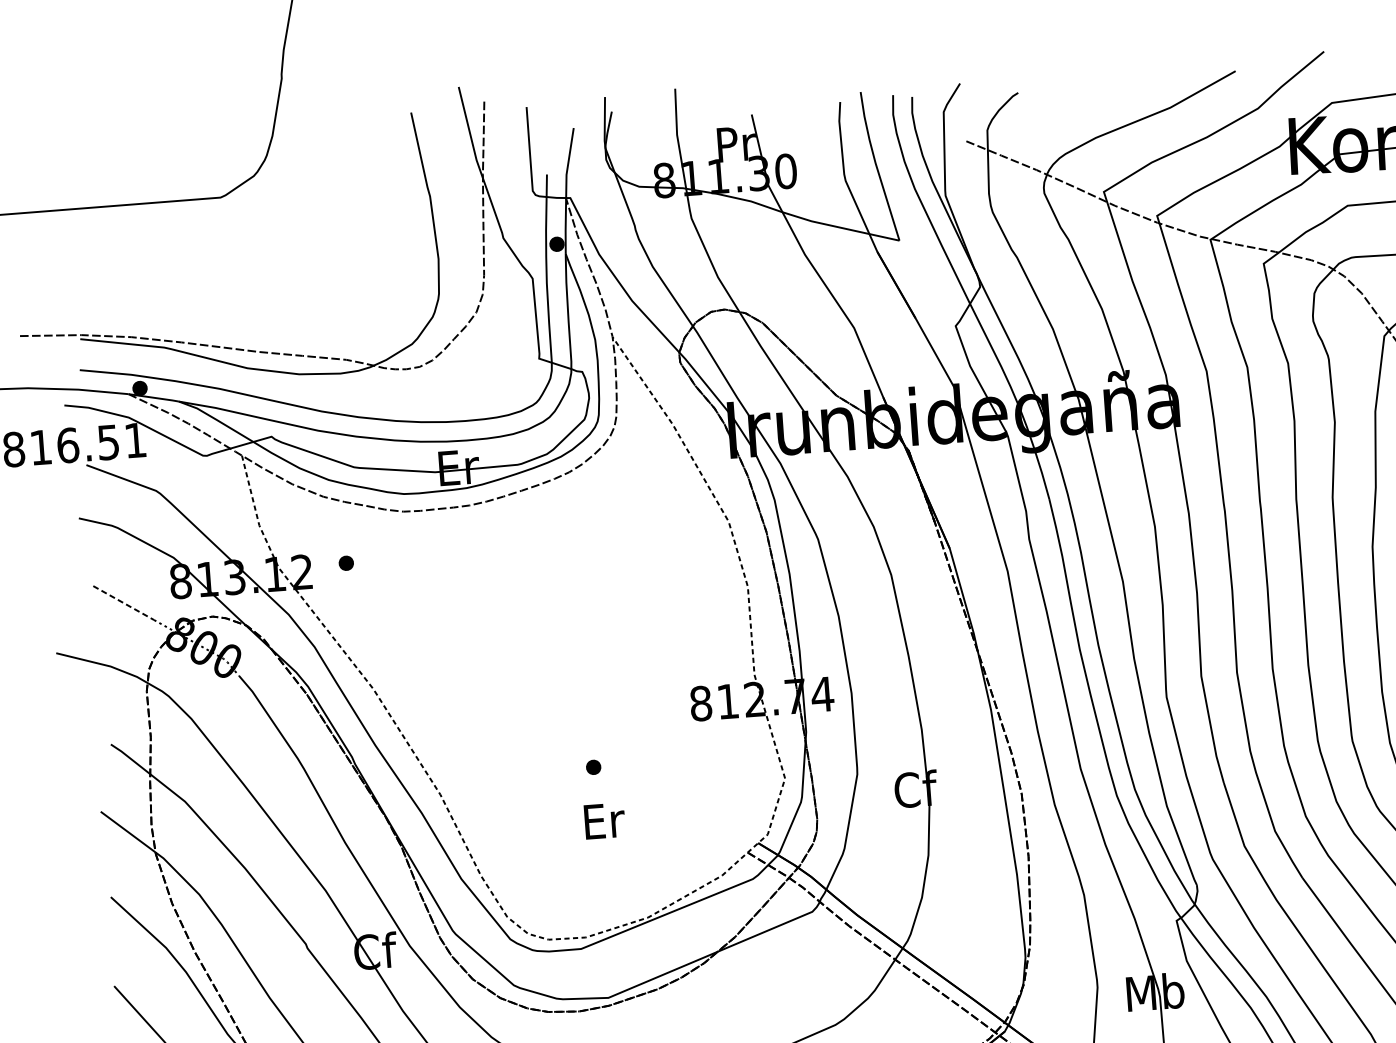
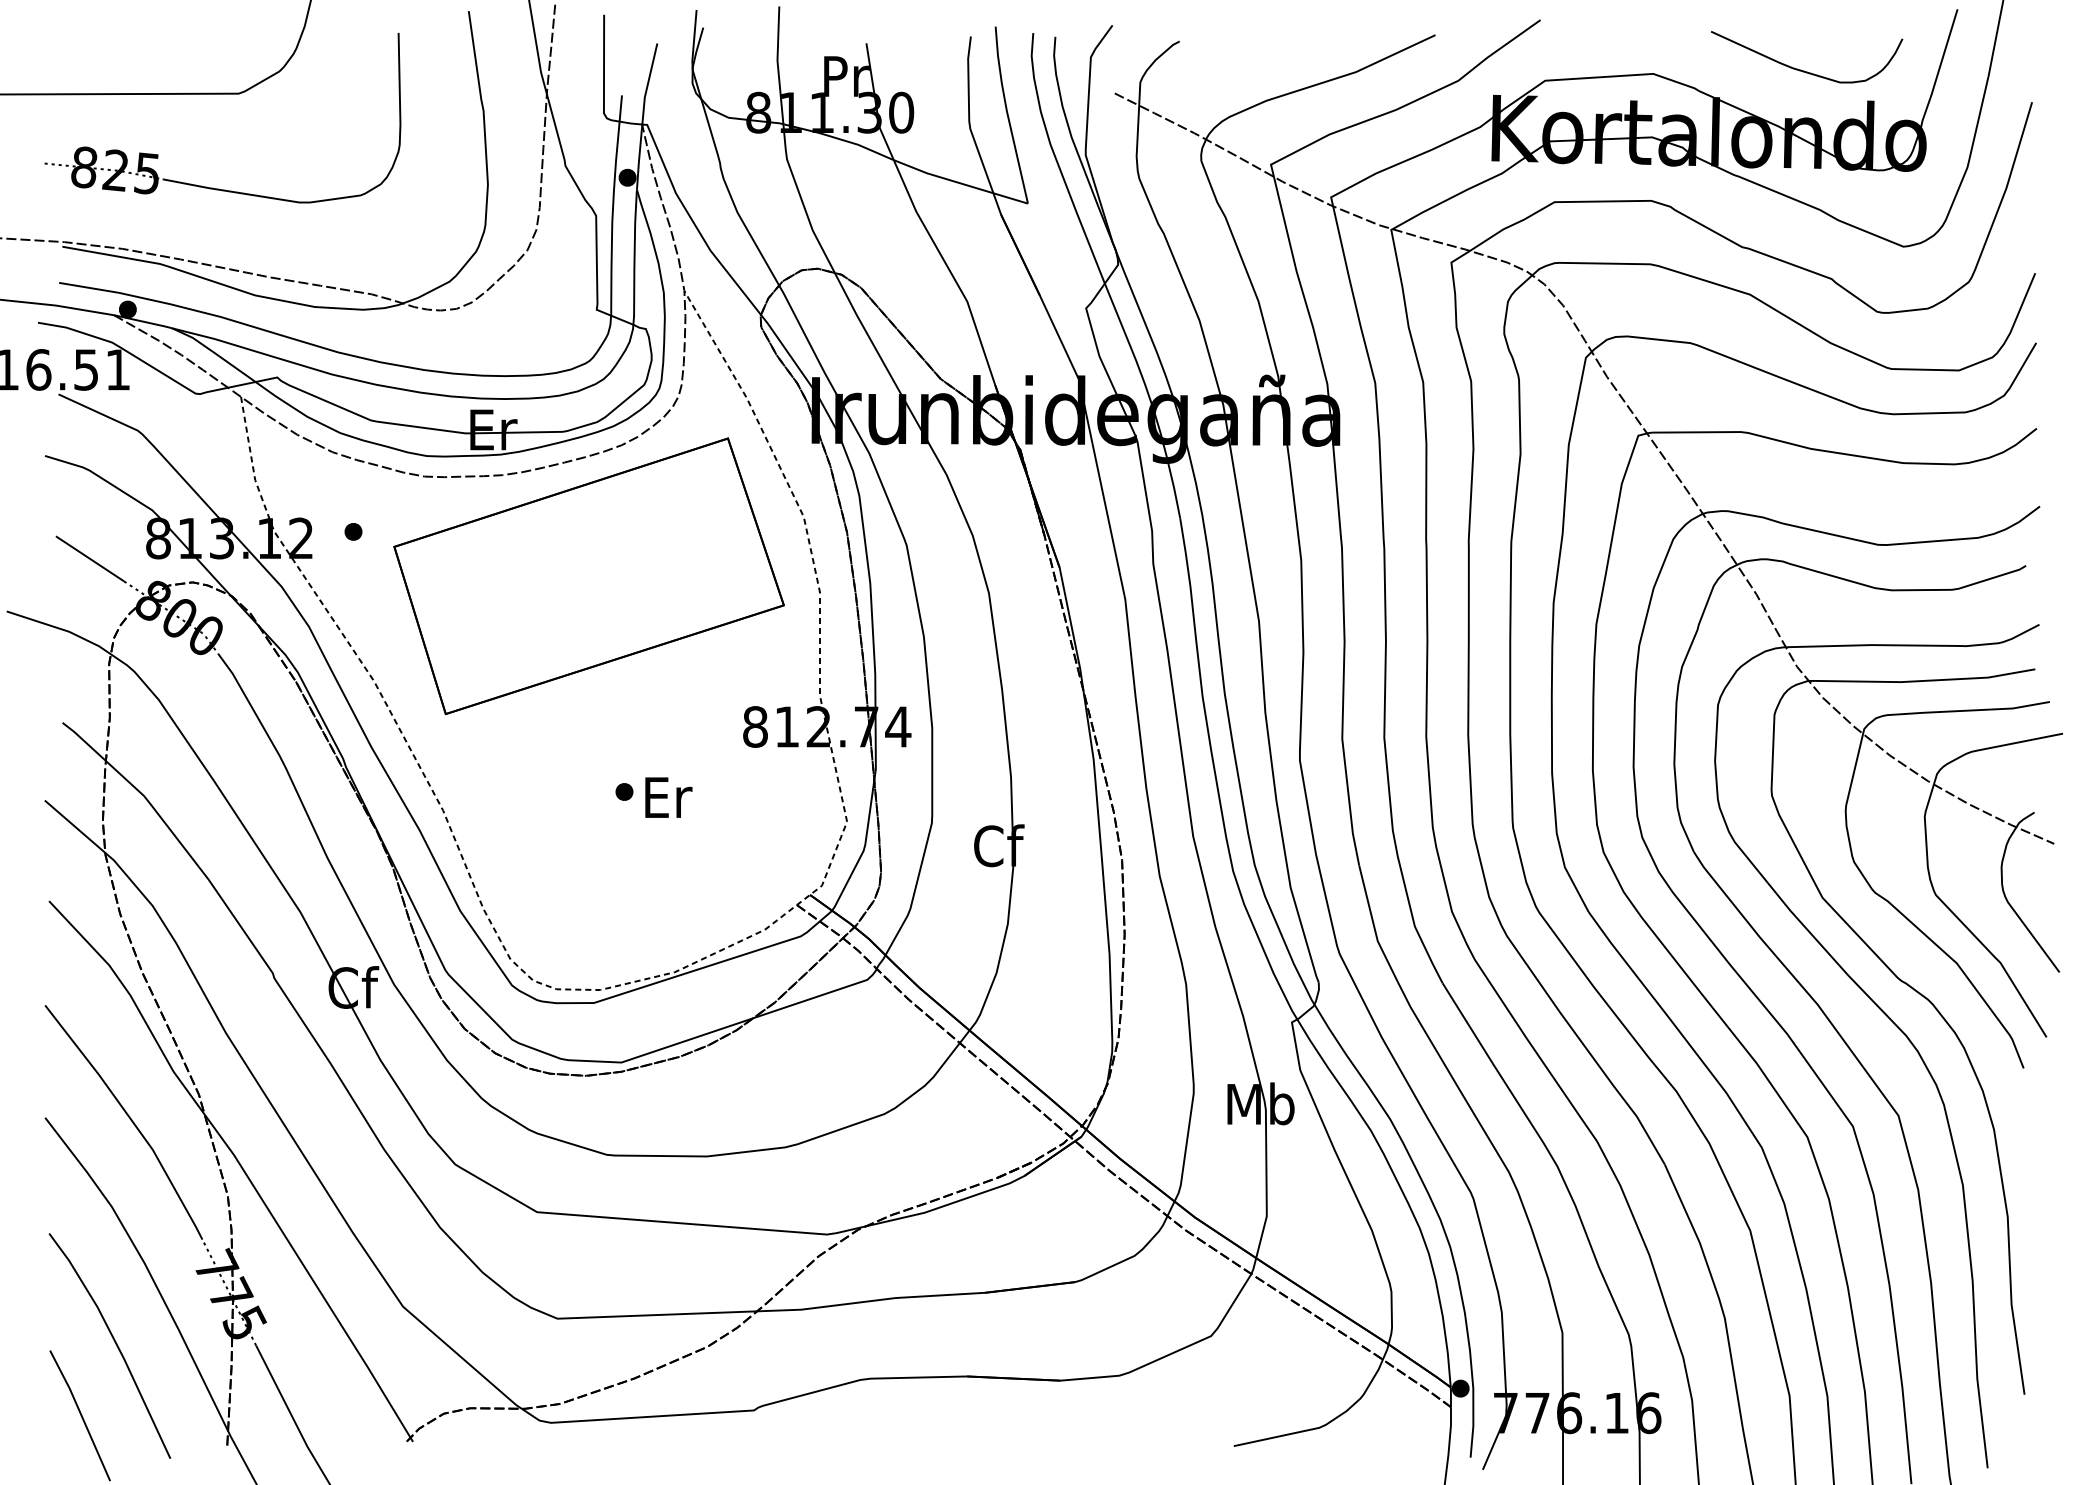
part: (204, 279) -> (212, 187), added
part: (549, 586) -> (588, 576), added
line: (123, 602) -> (89, 558), dashed -> solid
text: (604, 820) -> (668, 797), moved

